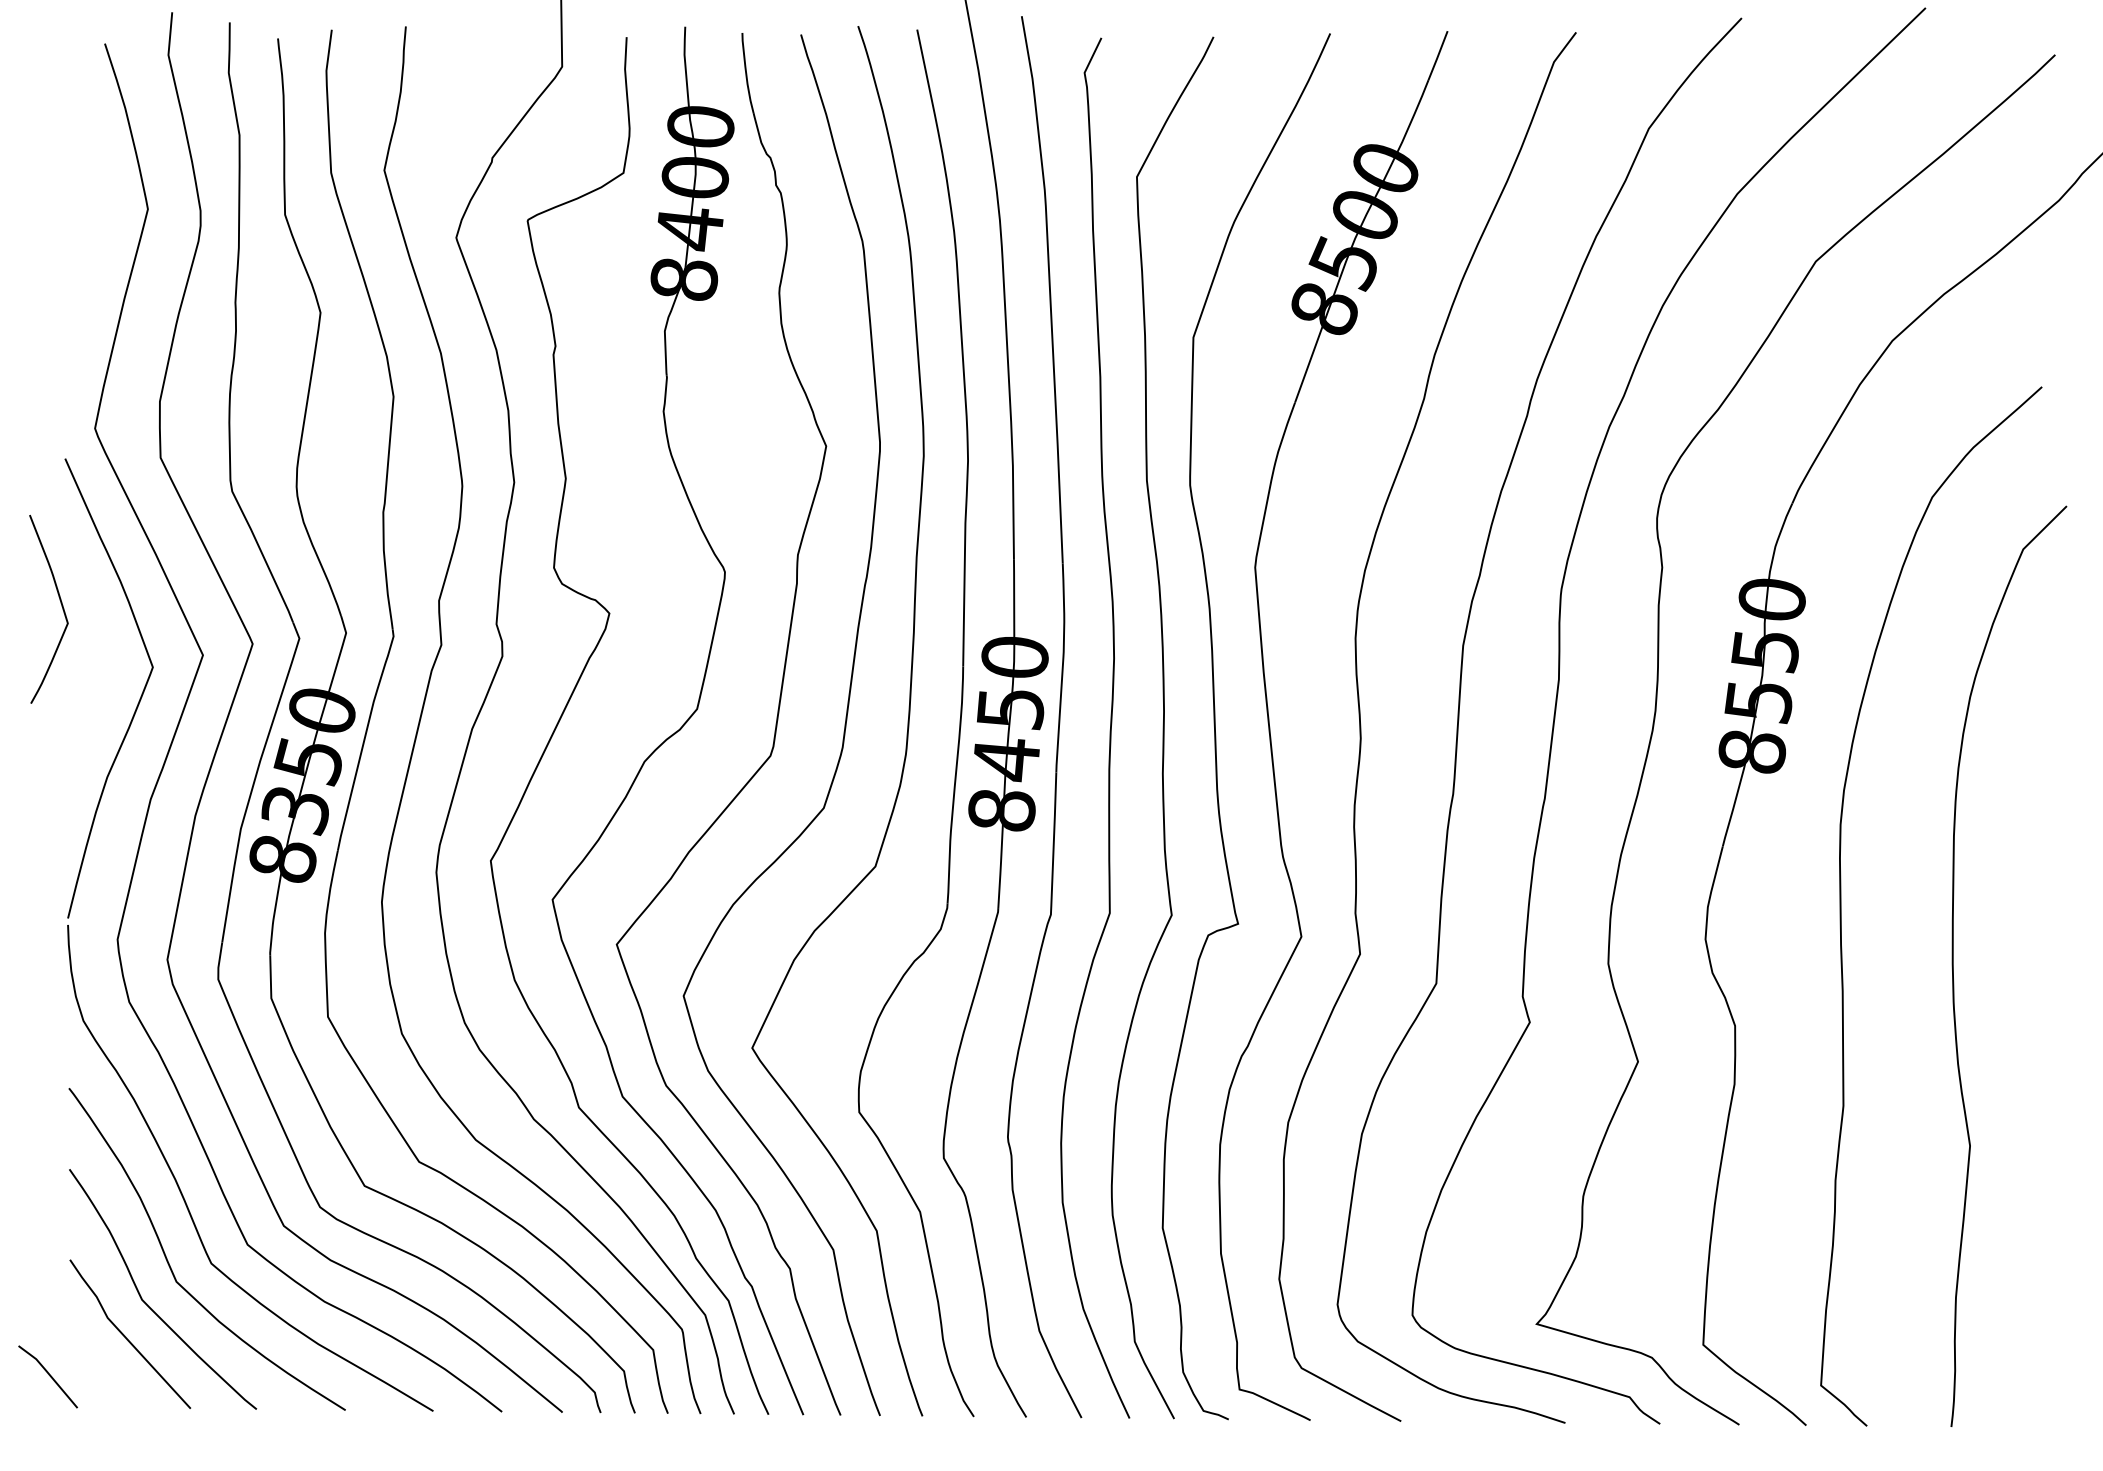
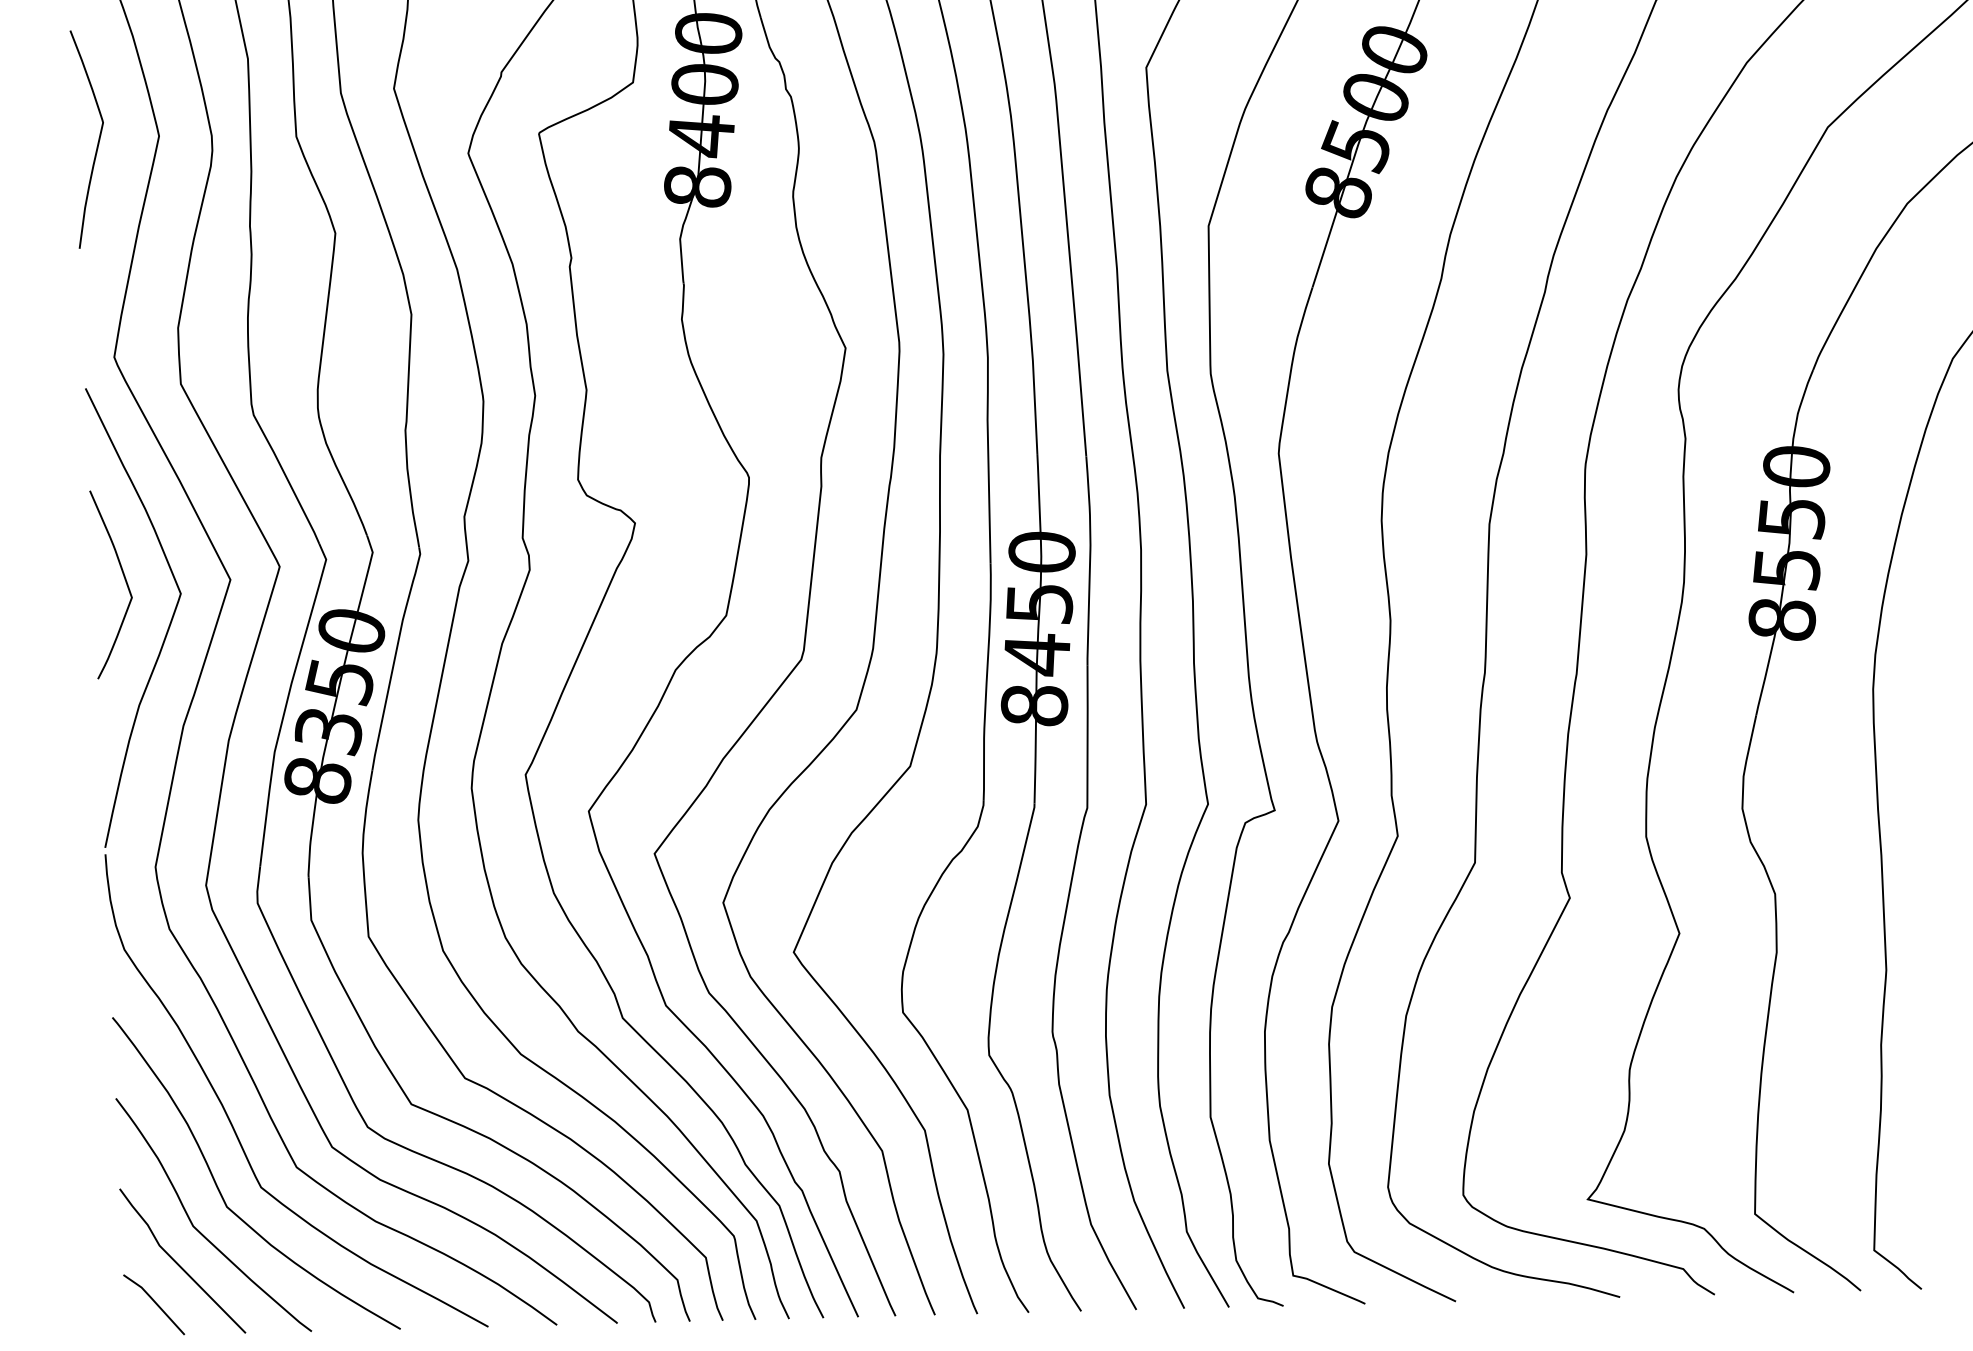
curve: (86, 211) -> (97, 140), added
curve: (61, 606) -> (124, 580), moved
curve: (48, 1375) -> (154, 1303), moved

